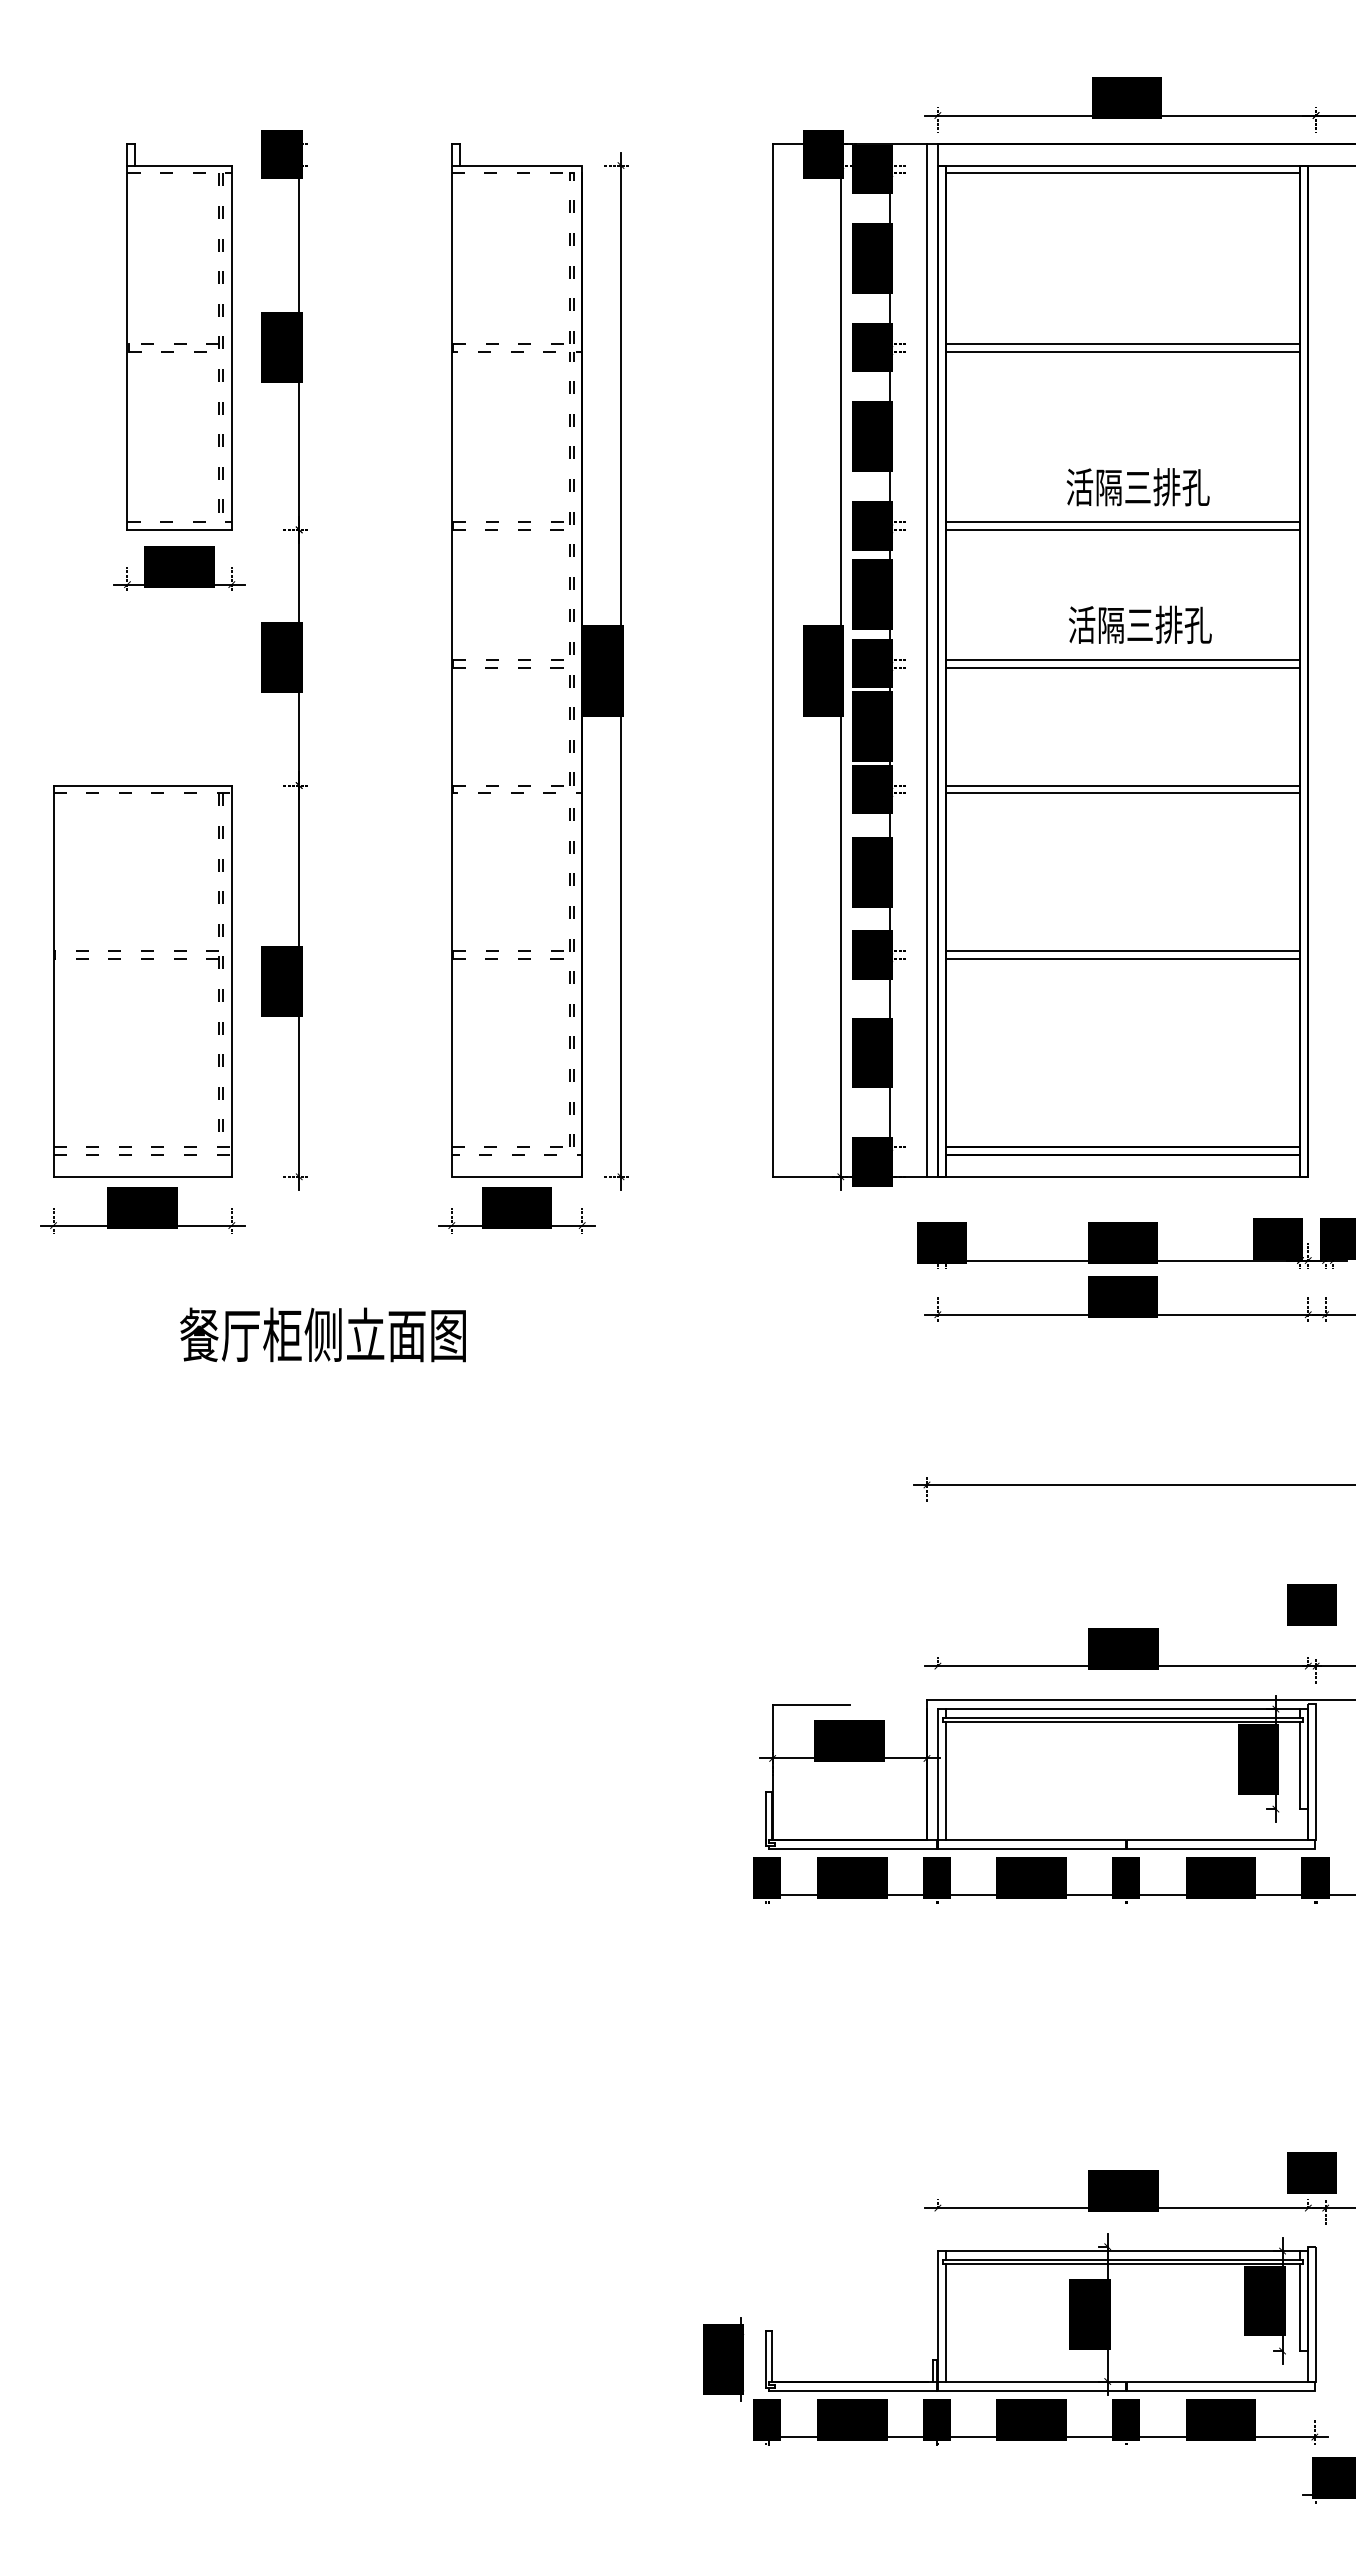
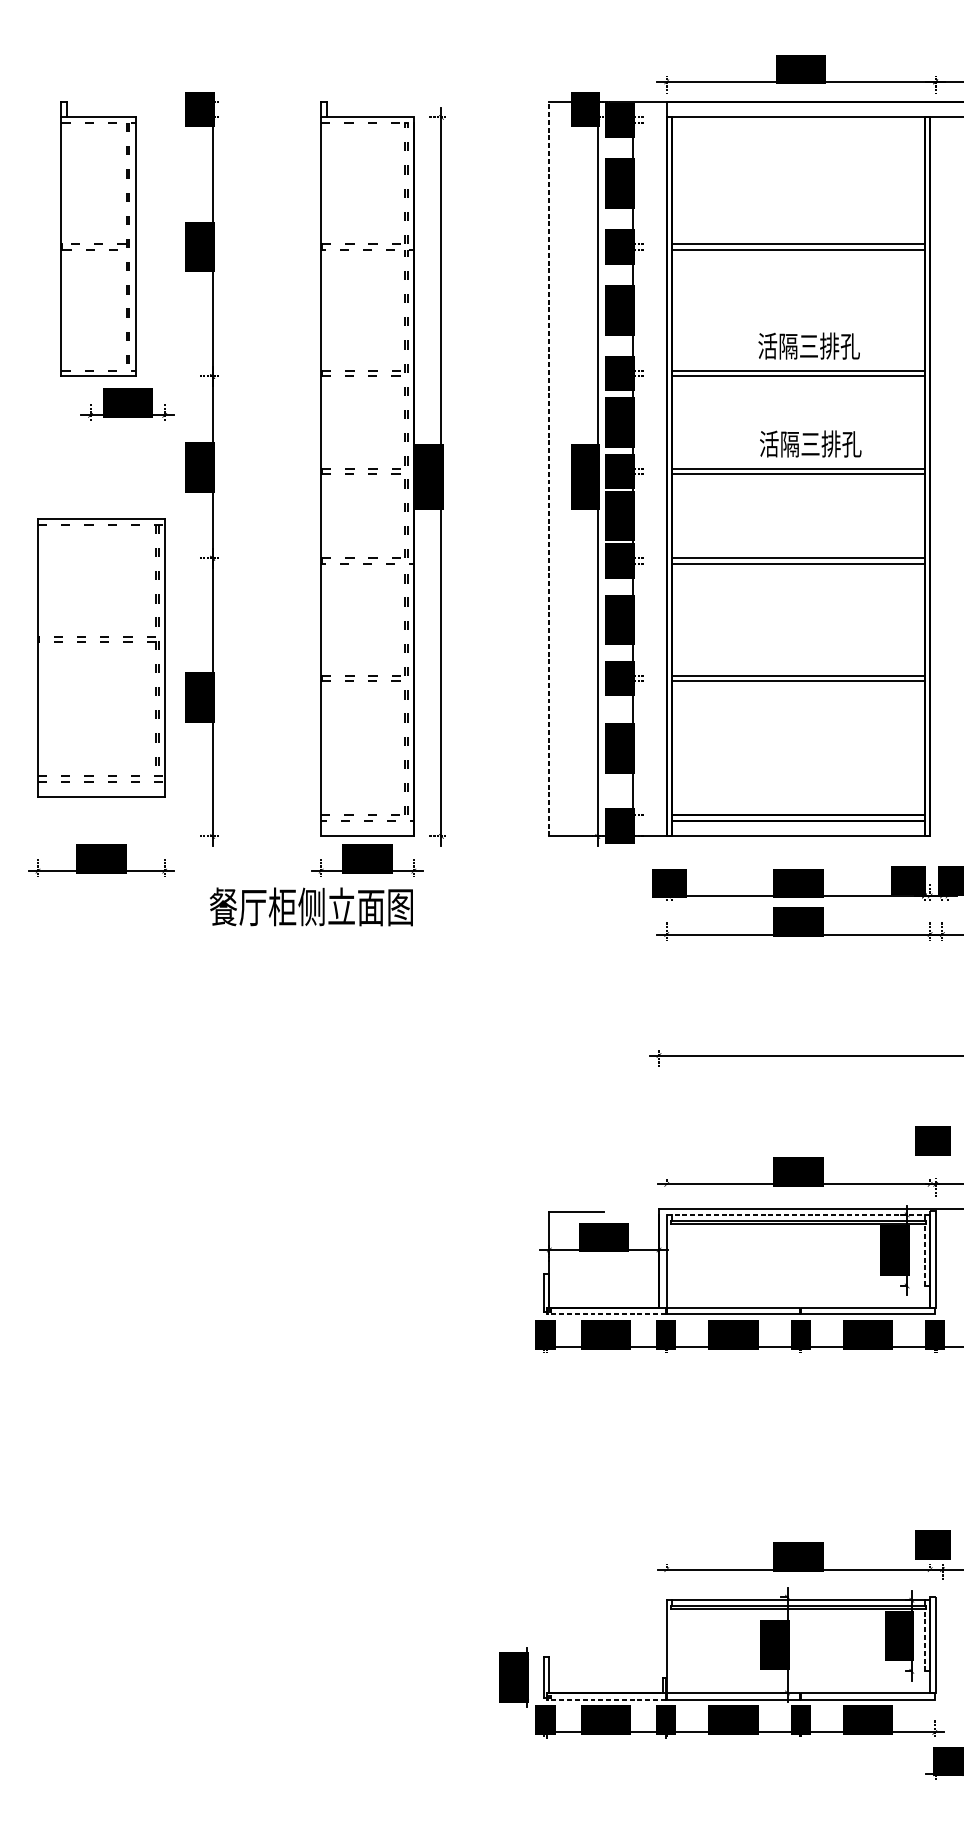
line: (1122, 173) -> (798, 123), removed
part: (179, 336) -> (98, 238), moved
line: (772, 659) -> (549, 468), solid -> dashed
line: (926, 659) -> (658, 468), removed
part: (142, 981) -> (101, 658), moved
text: (322, 1334) -> (311, 906), moved
line: (1123, 1709) -> (798, 1215), solid -> dashed
line: (1300, 1765) -> (924, 1255), solid -> dashed
line: (945, 1780) -> (672, 1265), removed
line: (852, 1849) -> (606, 1314), solid -> dashed
line: (1300, 2307) -> (924, 1640), solid -> dashed
line: (945, 2322) -> (672, 1651), removed
line: (852, 2391) -> (606, 1700), solid -> dashed

